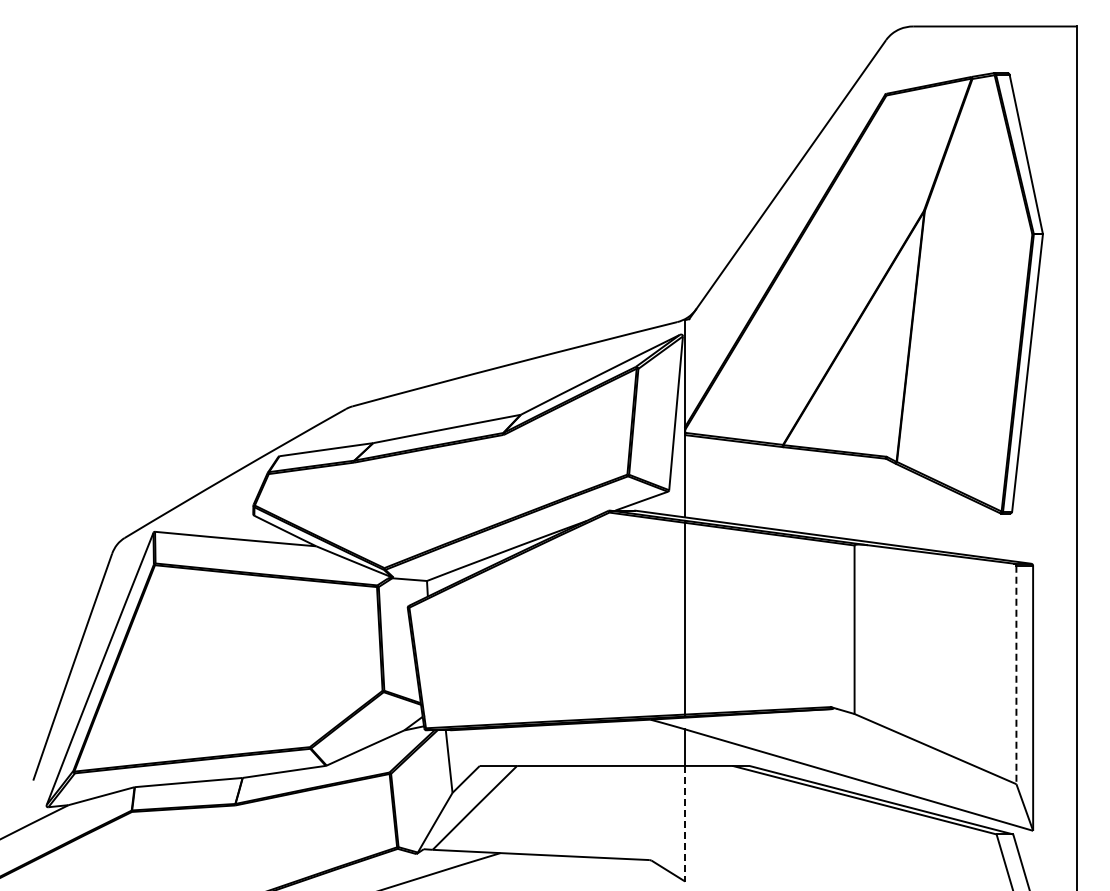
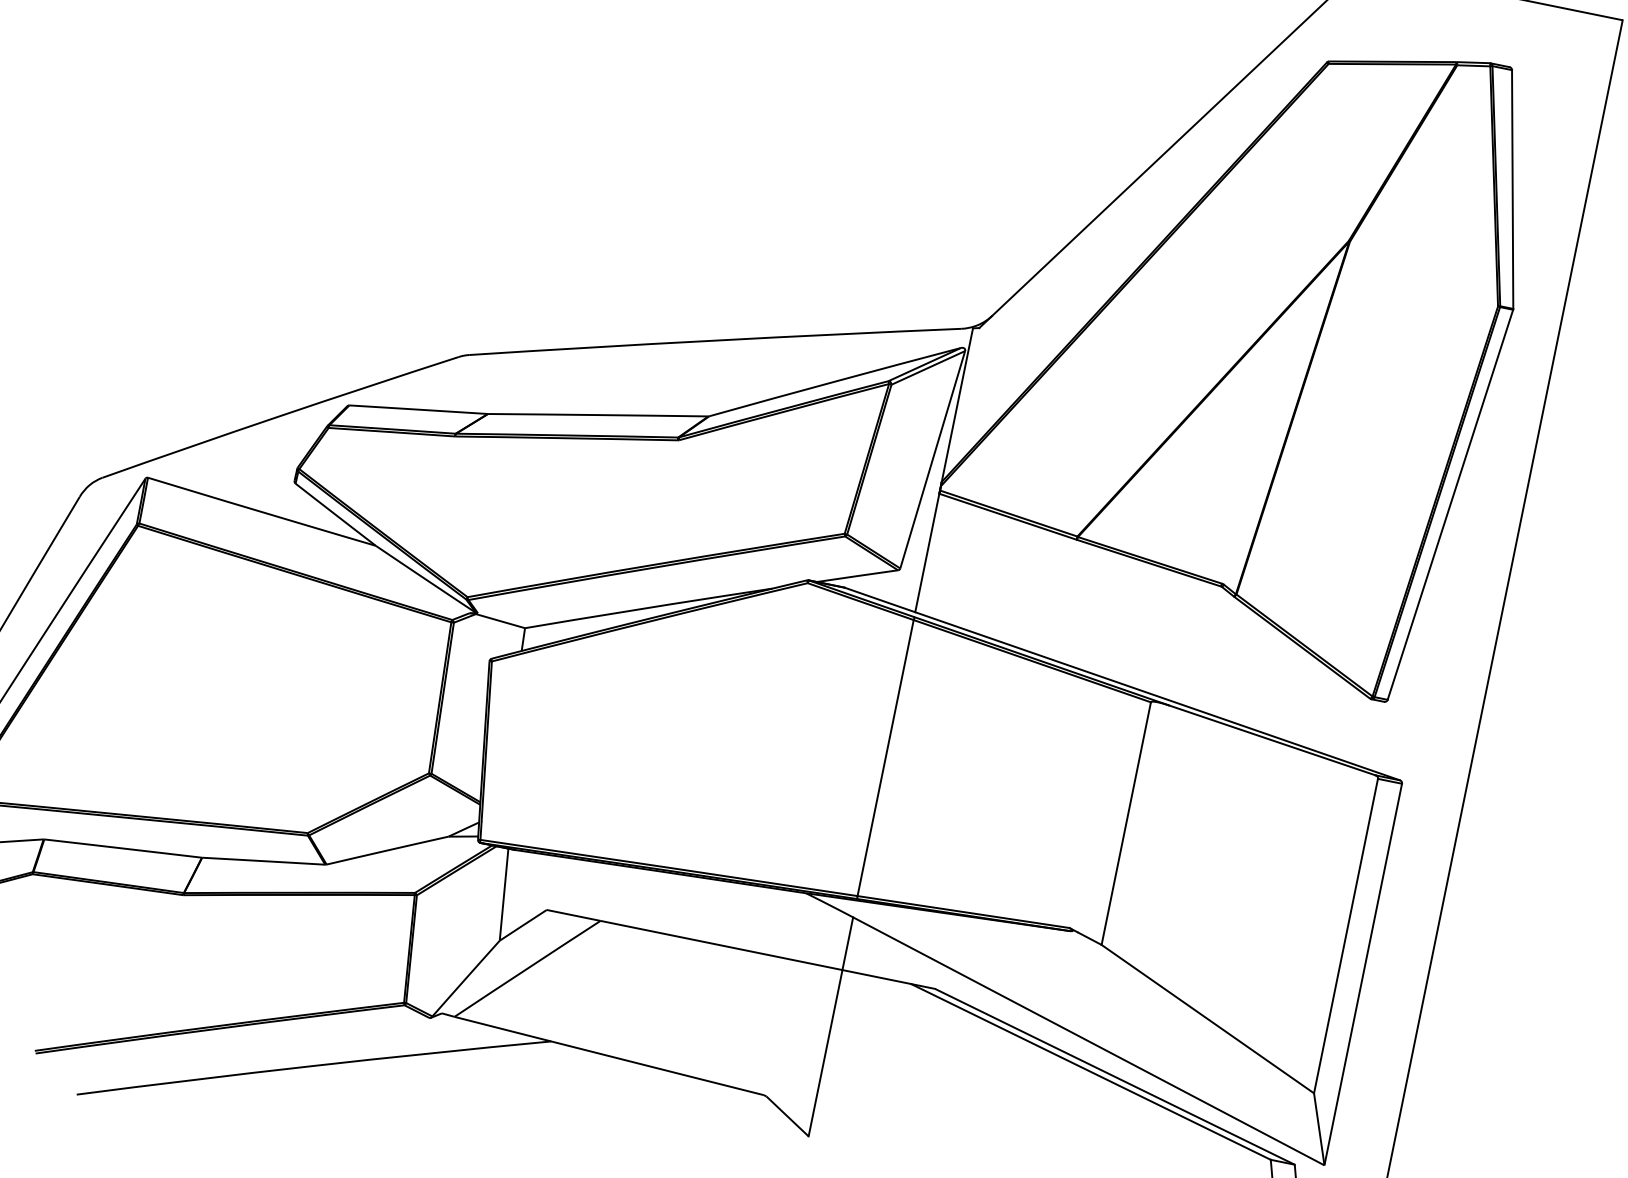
line: (1016, 675) -> (1345, 936), dashed -> solid
line: (685, 823) -> (826, 1052), dashed -> solid

